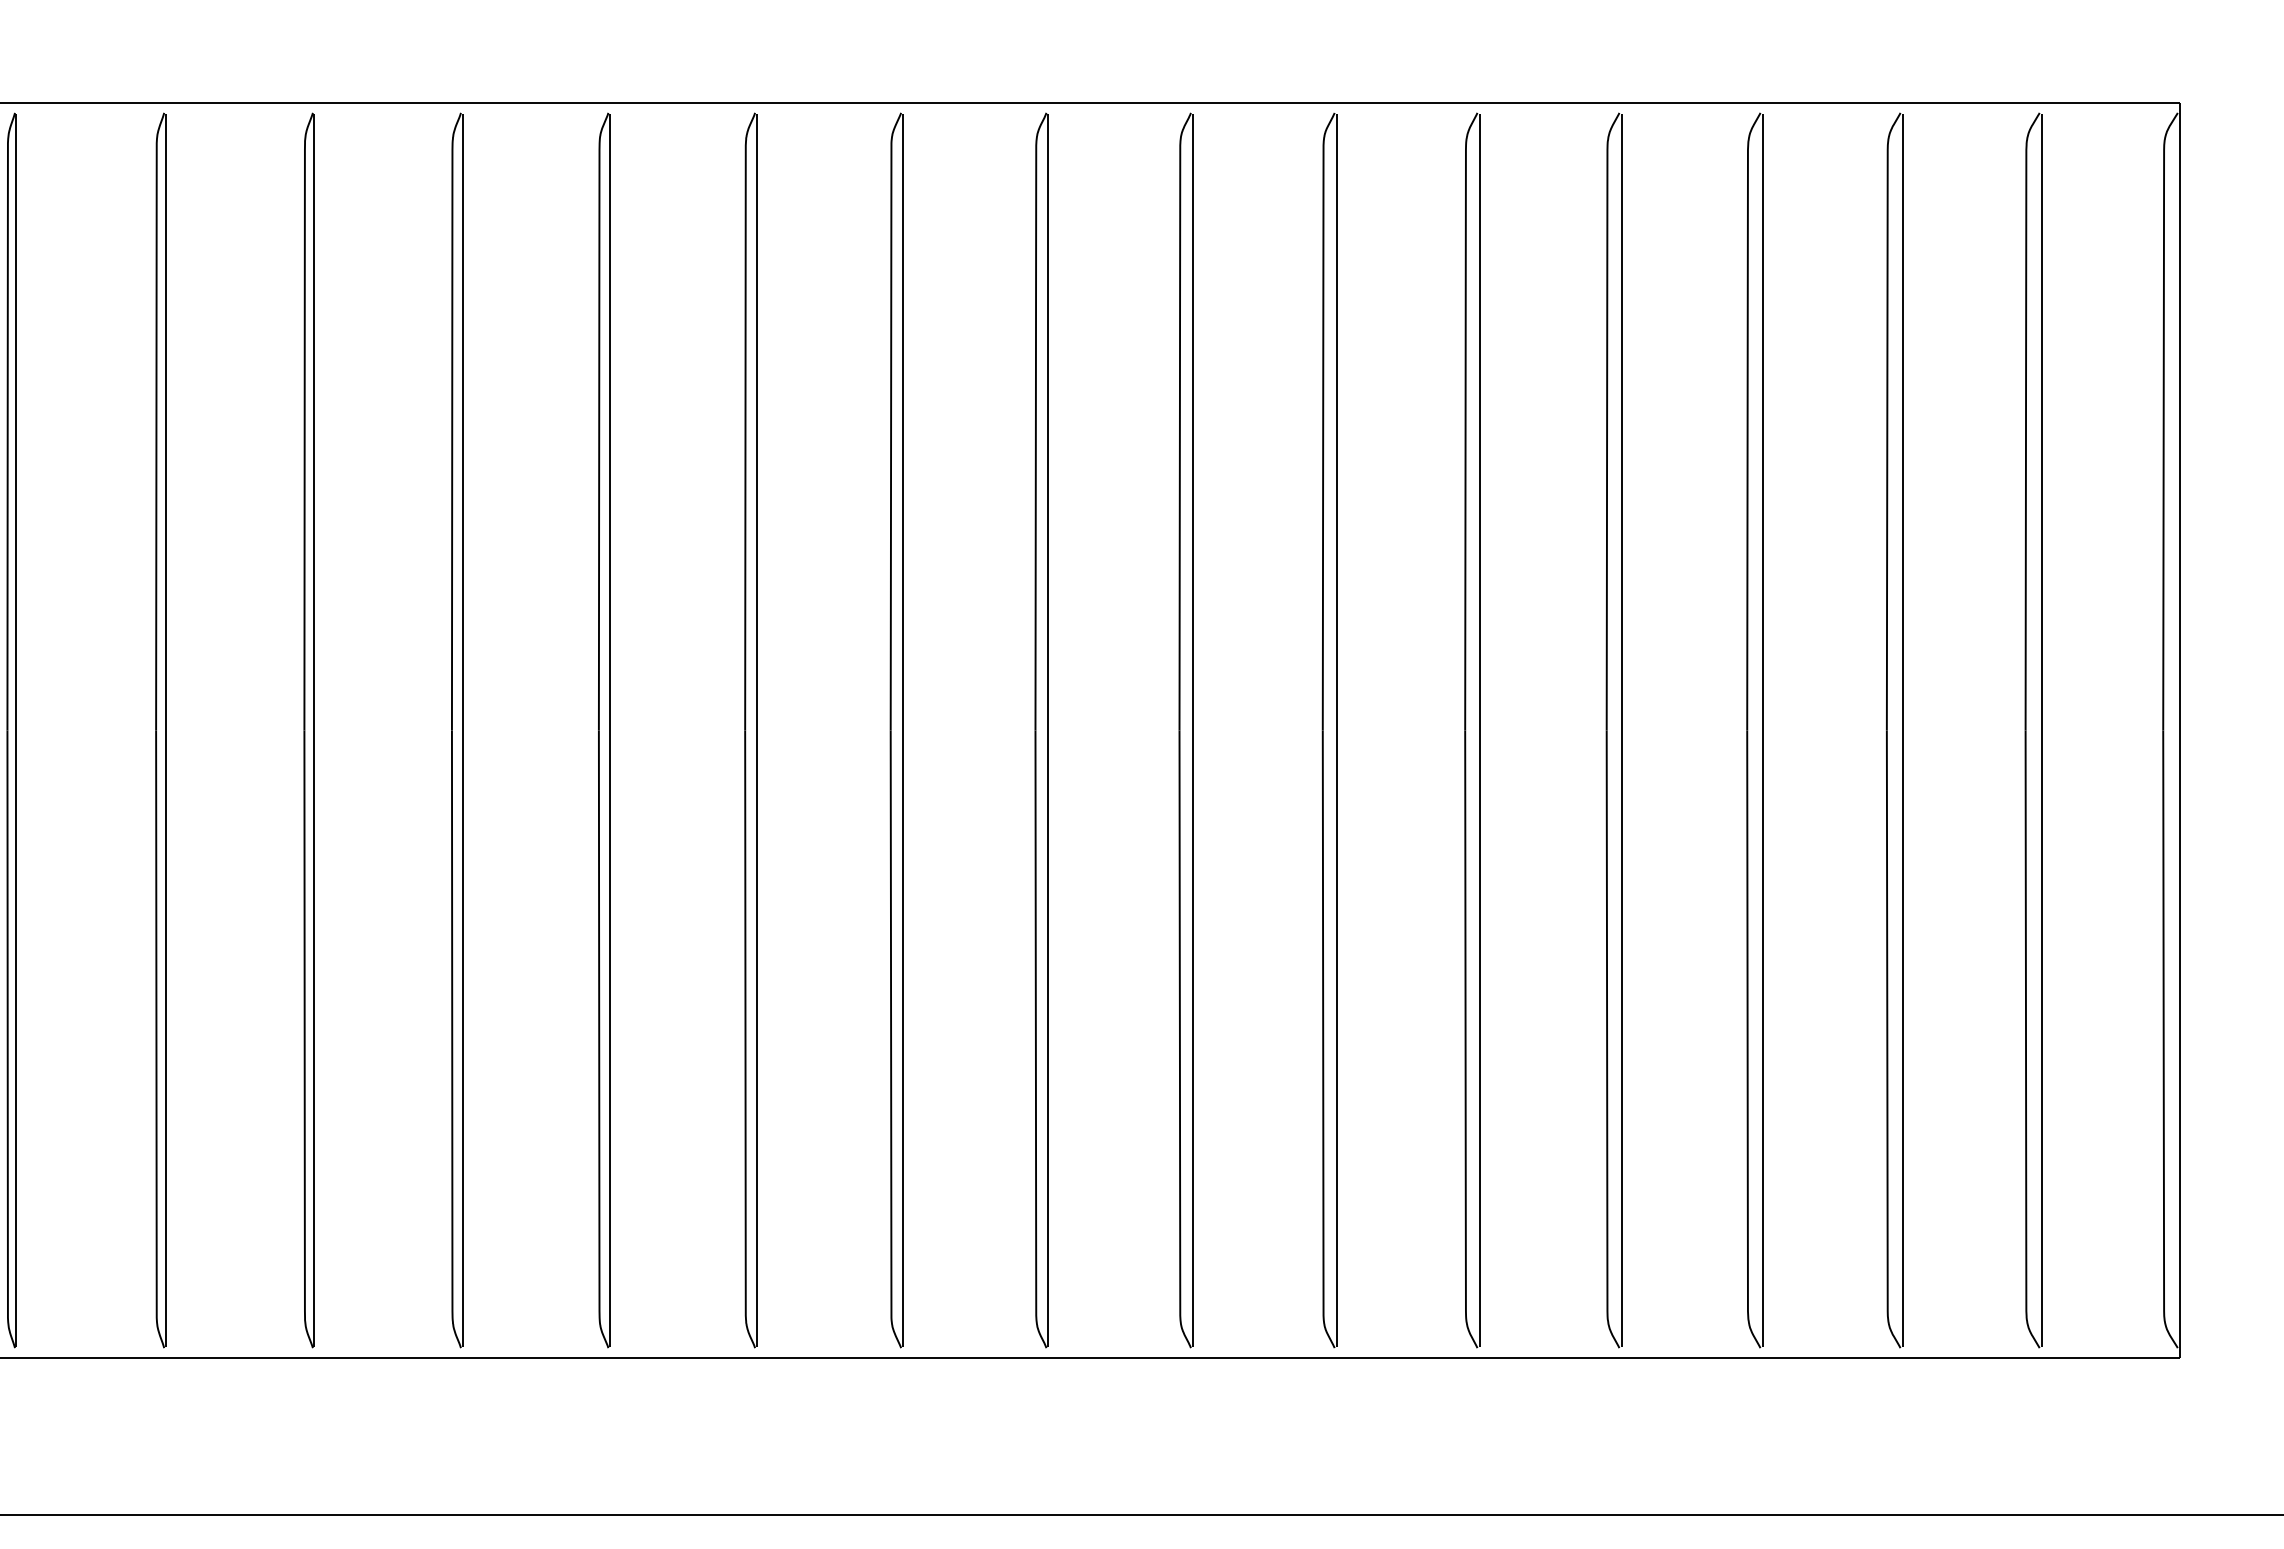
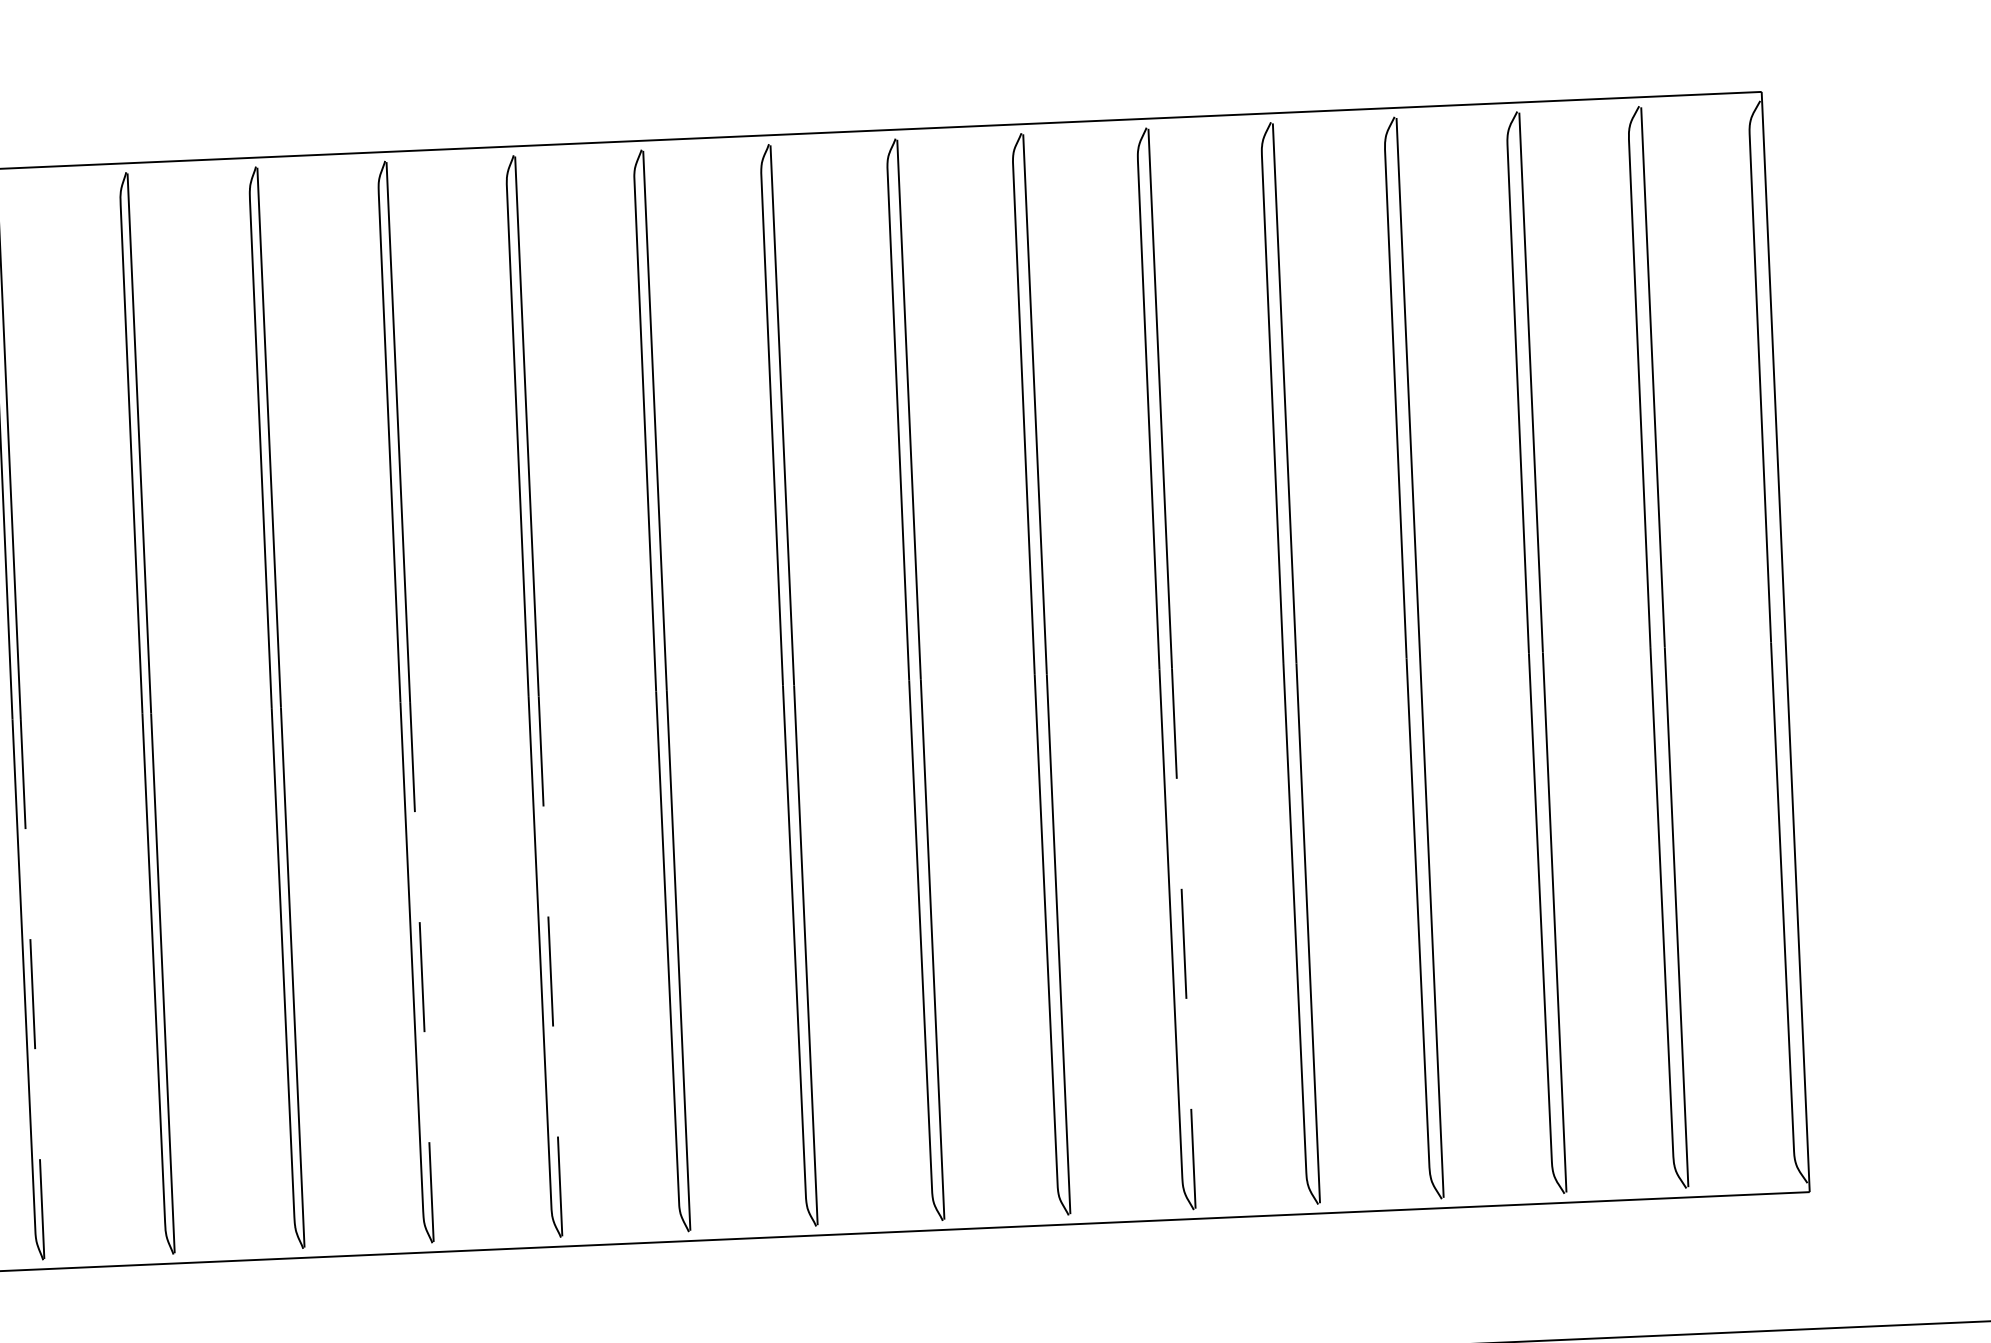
line: (165, 1039) -> (32, 989), solid -> dashed
line: (609, 1039) -> (421, 972), solid -> dashed
line: (756, 1039) -> (550, 967), solid -> dashed
line: (1479, 1039) -> (1183, 939), solid -> dashed

